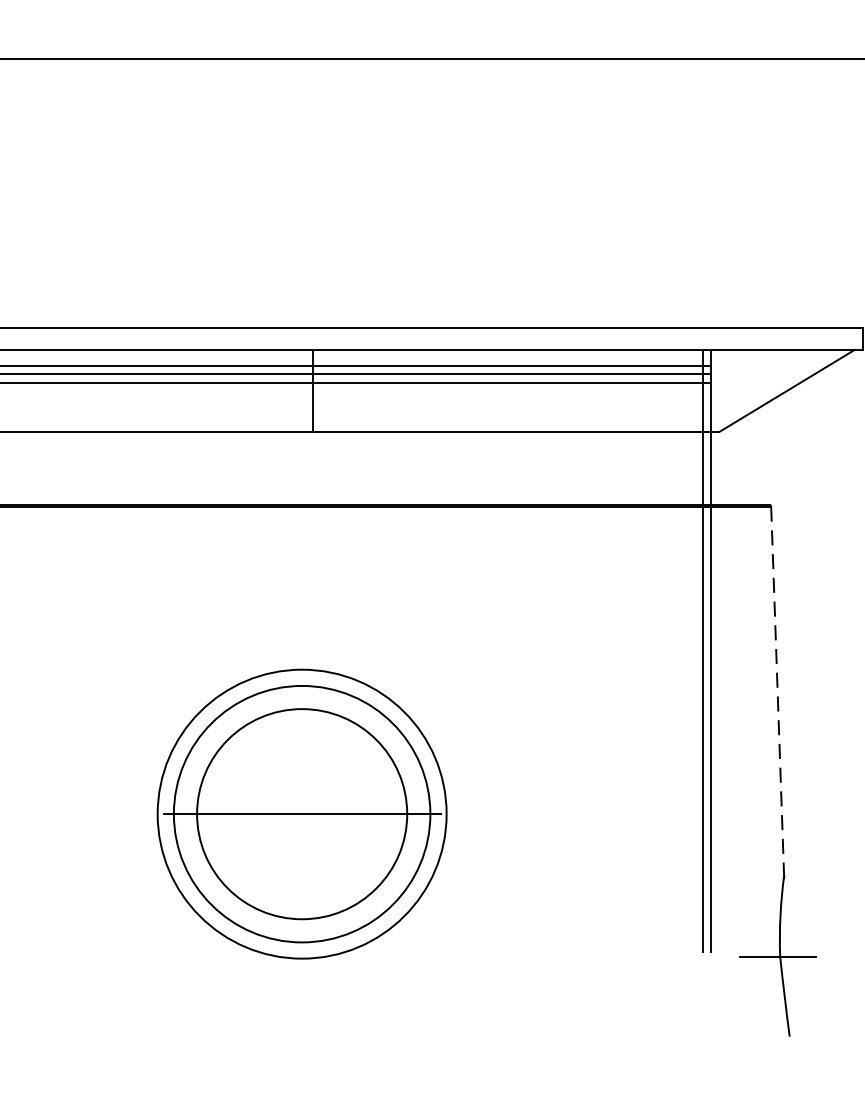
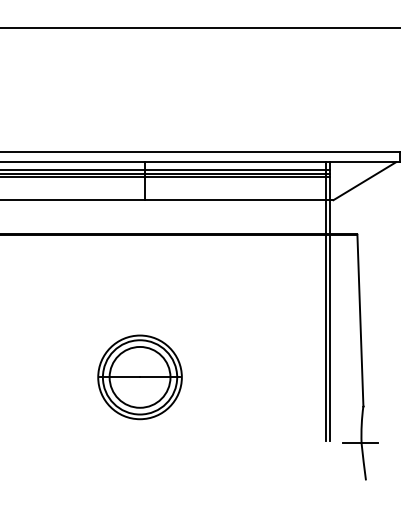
line: (777, 691) -> (360, 320), dashed -> solid
part: (300, 814) -> (139, 377), size x0.62

